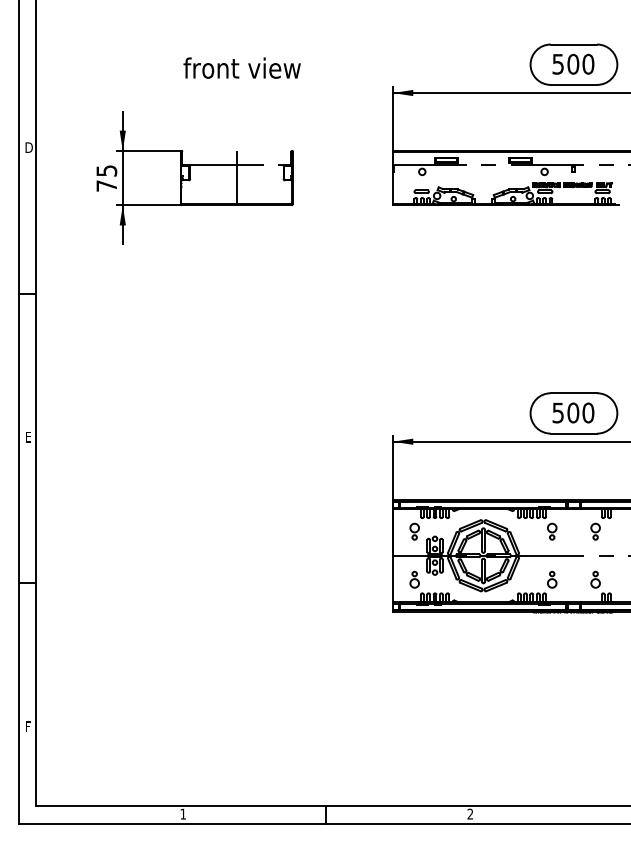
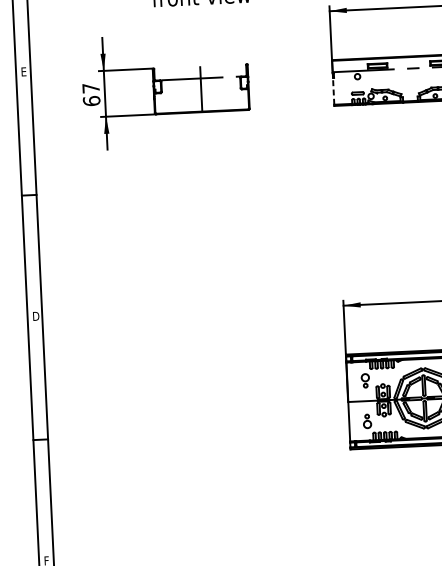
text: (28, 147) -> (24, 71), D -> E
text: (106, 178) -> (91, 94), 75 -> 67
line: (393, 187) -> (333, 90), solid -> dashed
text: (28, 436) -> (35, 315), E -> D

